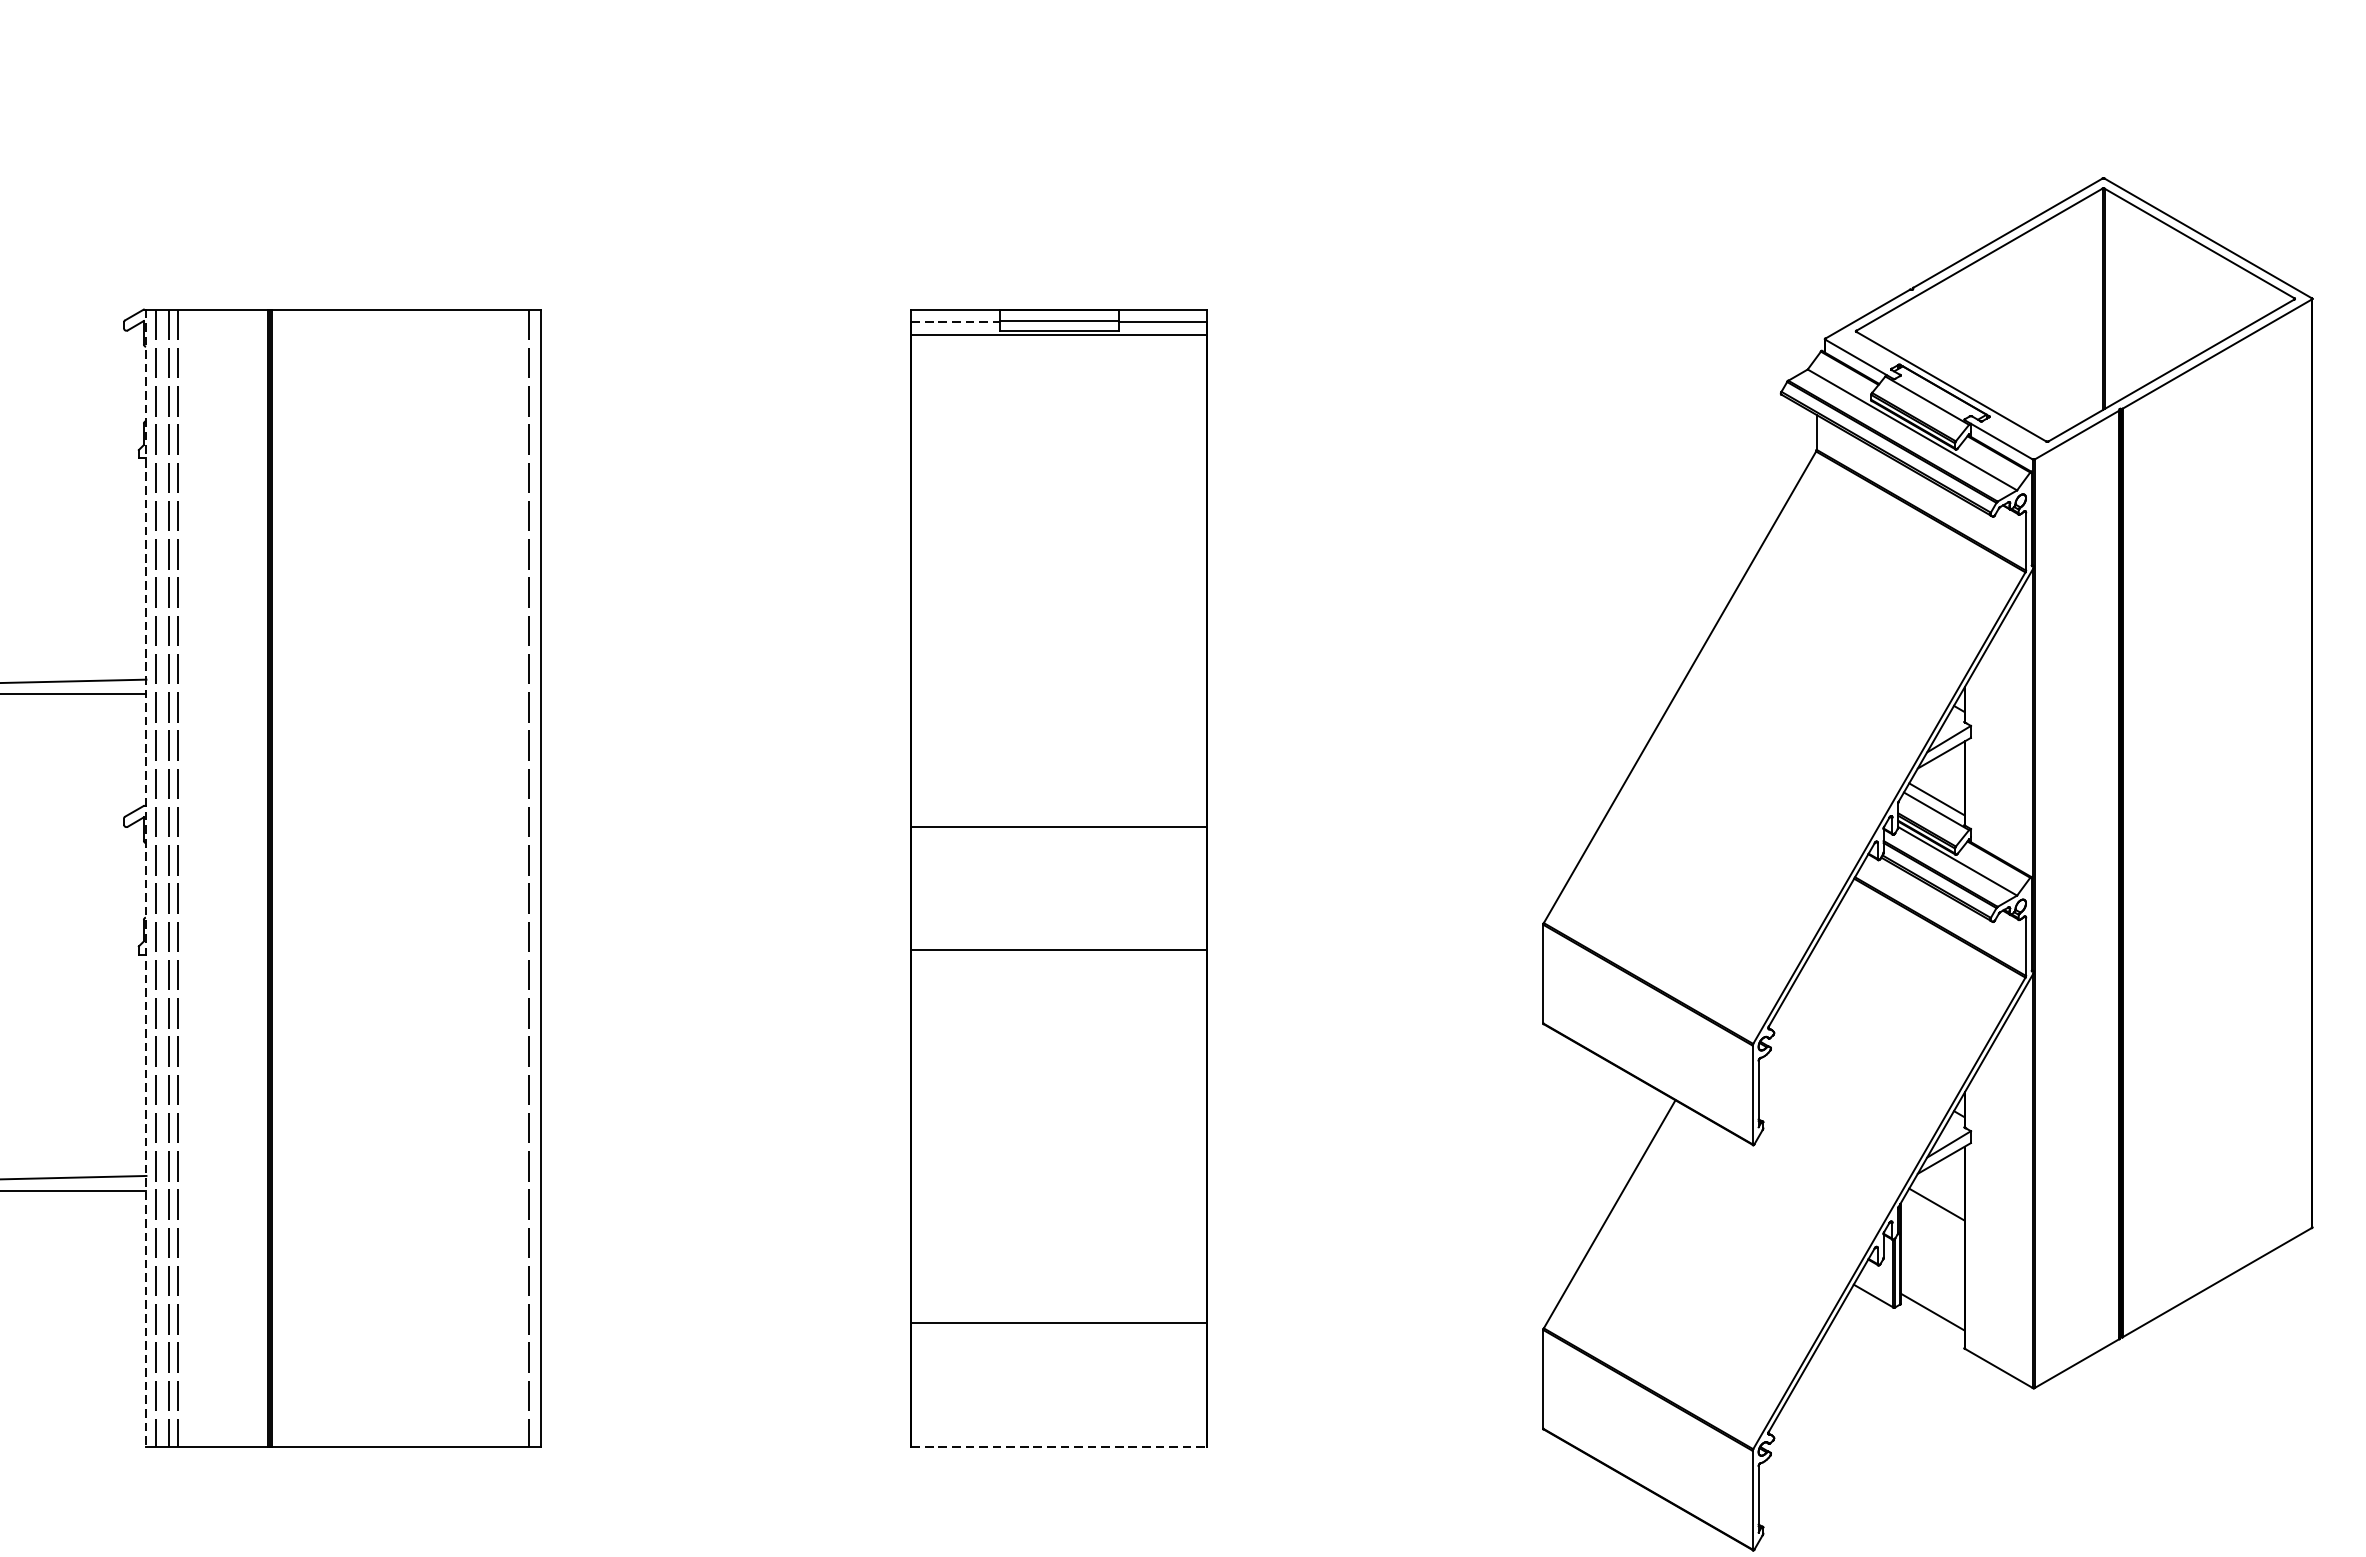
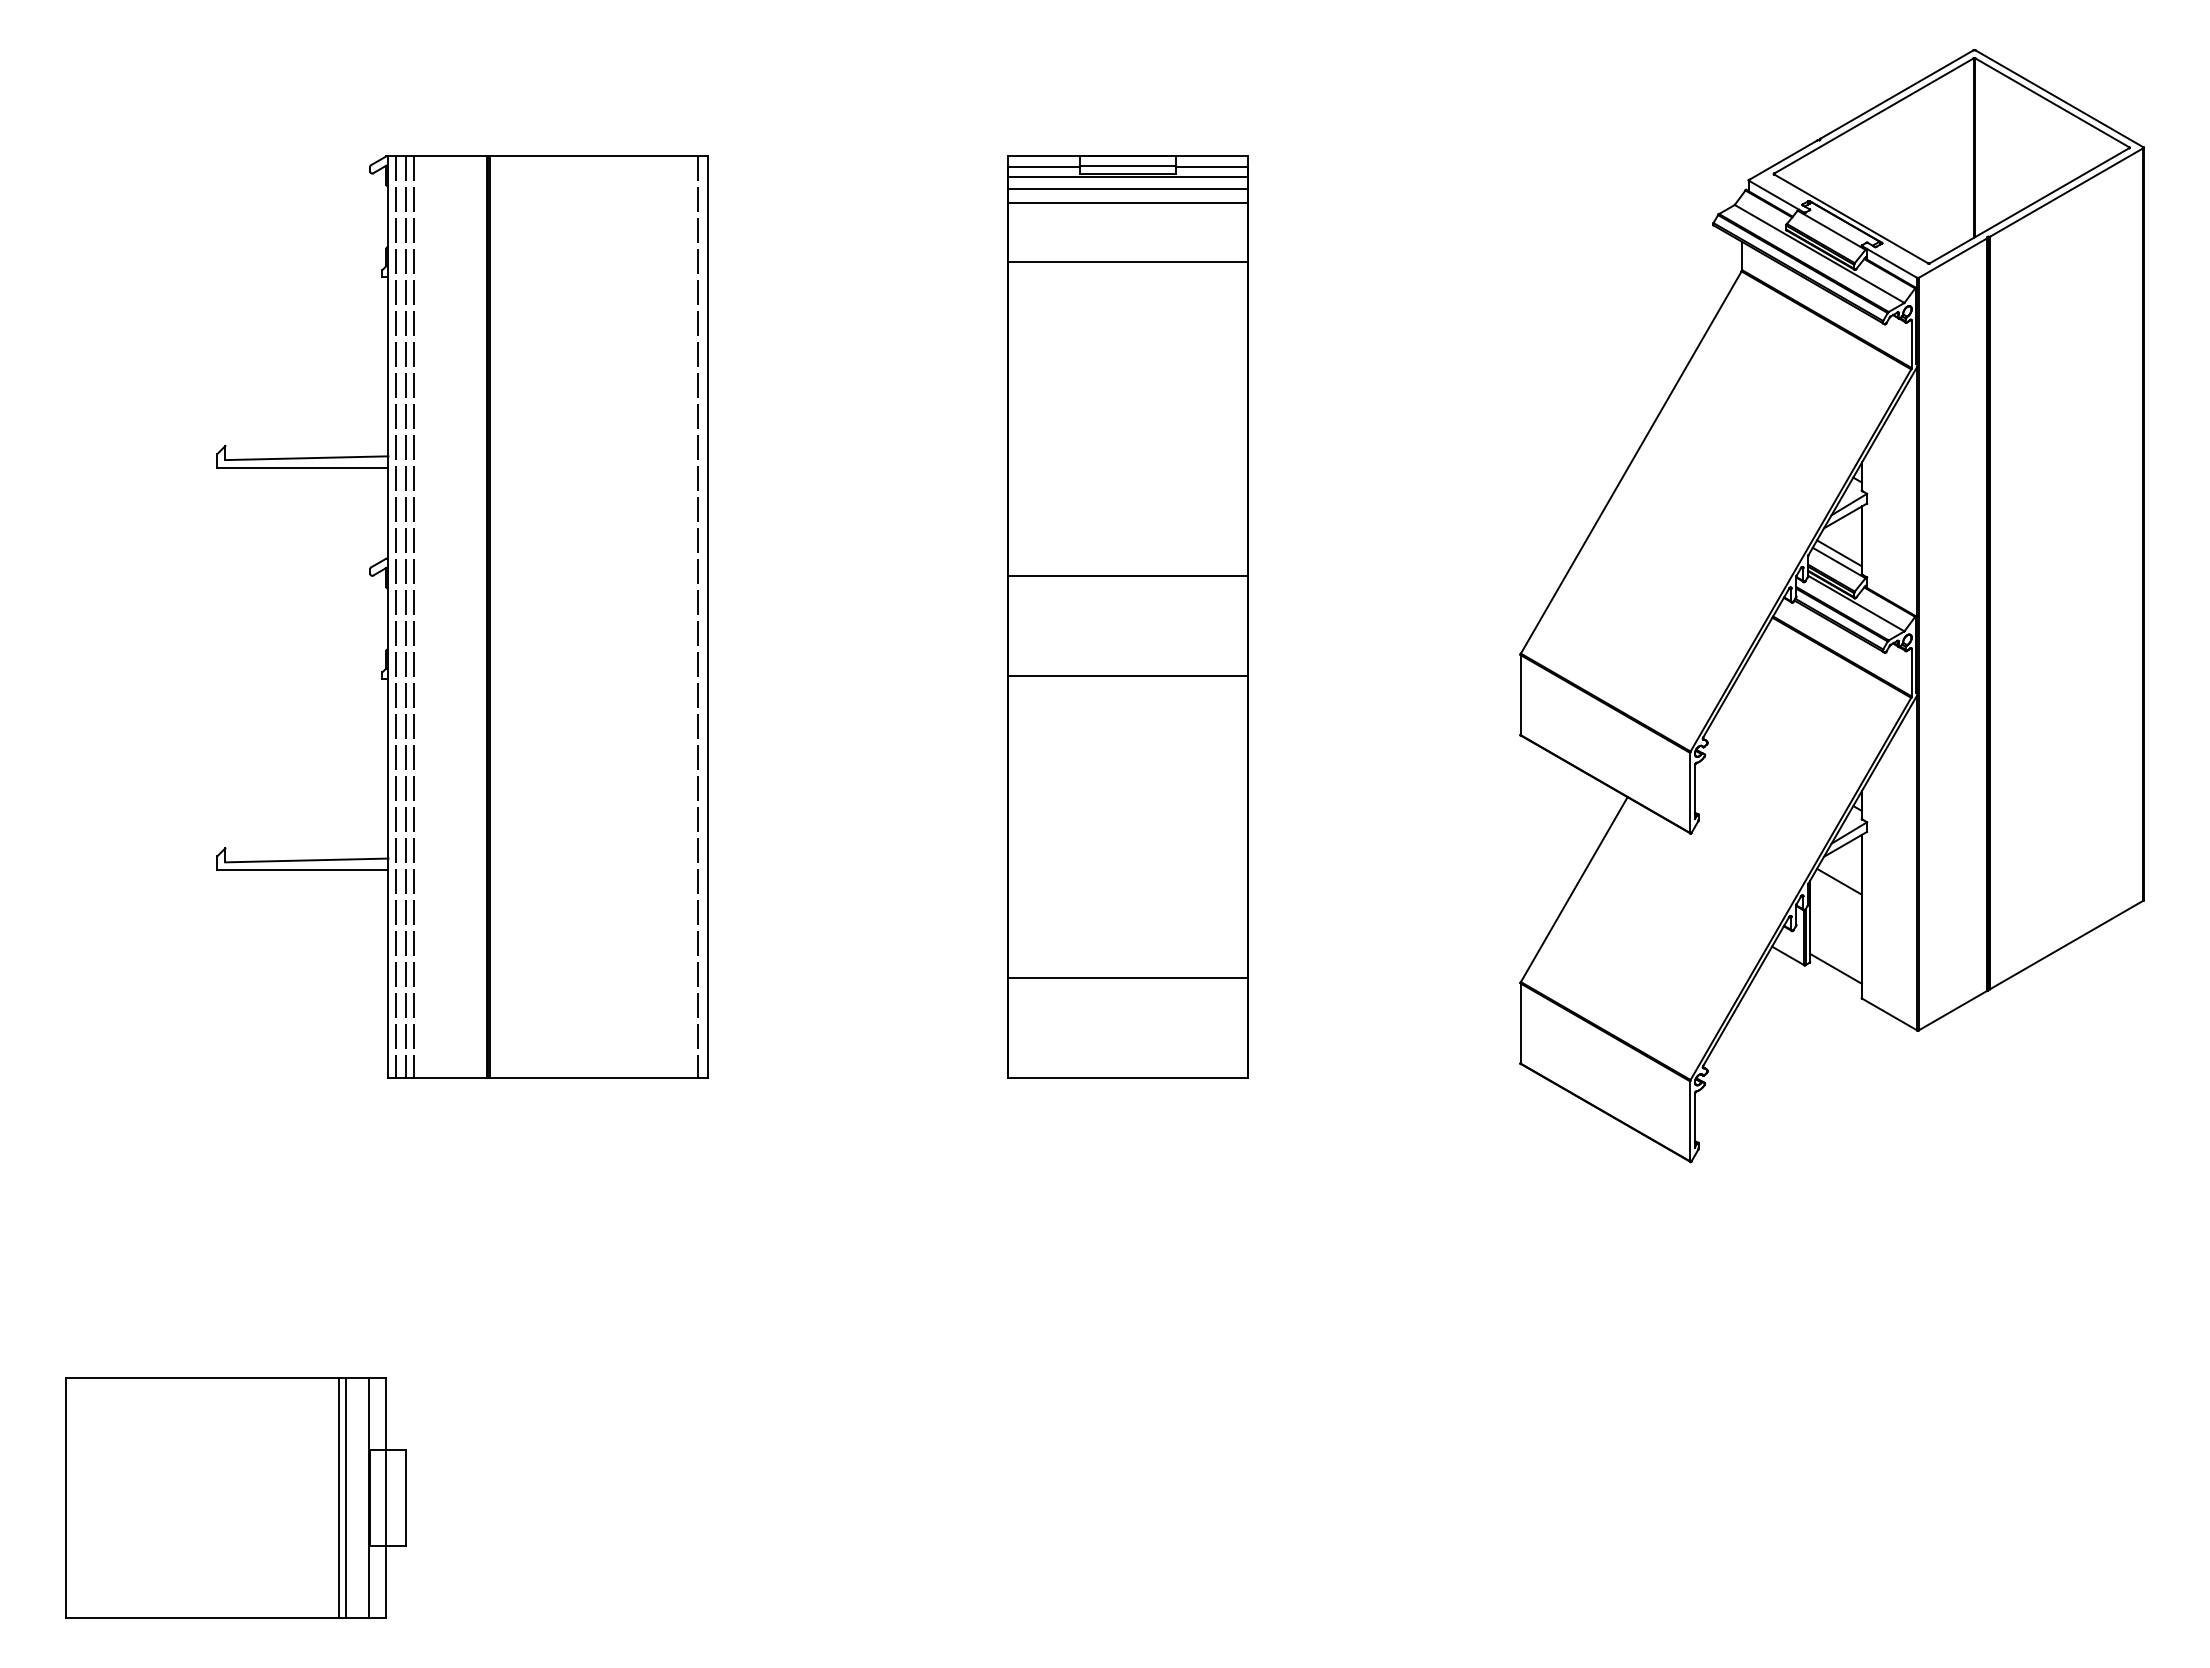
line: (955, 322) -> (1044, 166), dashed -> solid
line: (1059, 350) -> (1128, 189), added
line: (1059, 366) -> (1128, 202), added
line: (1059, 440) -> (1128, 262), added
line: (146, 878) -> (388, 617), dashed -> solid
line: (1059, 1447) -> (1128, 1078), dashed -> solid

